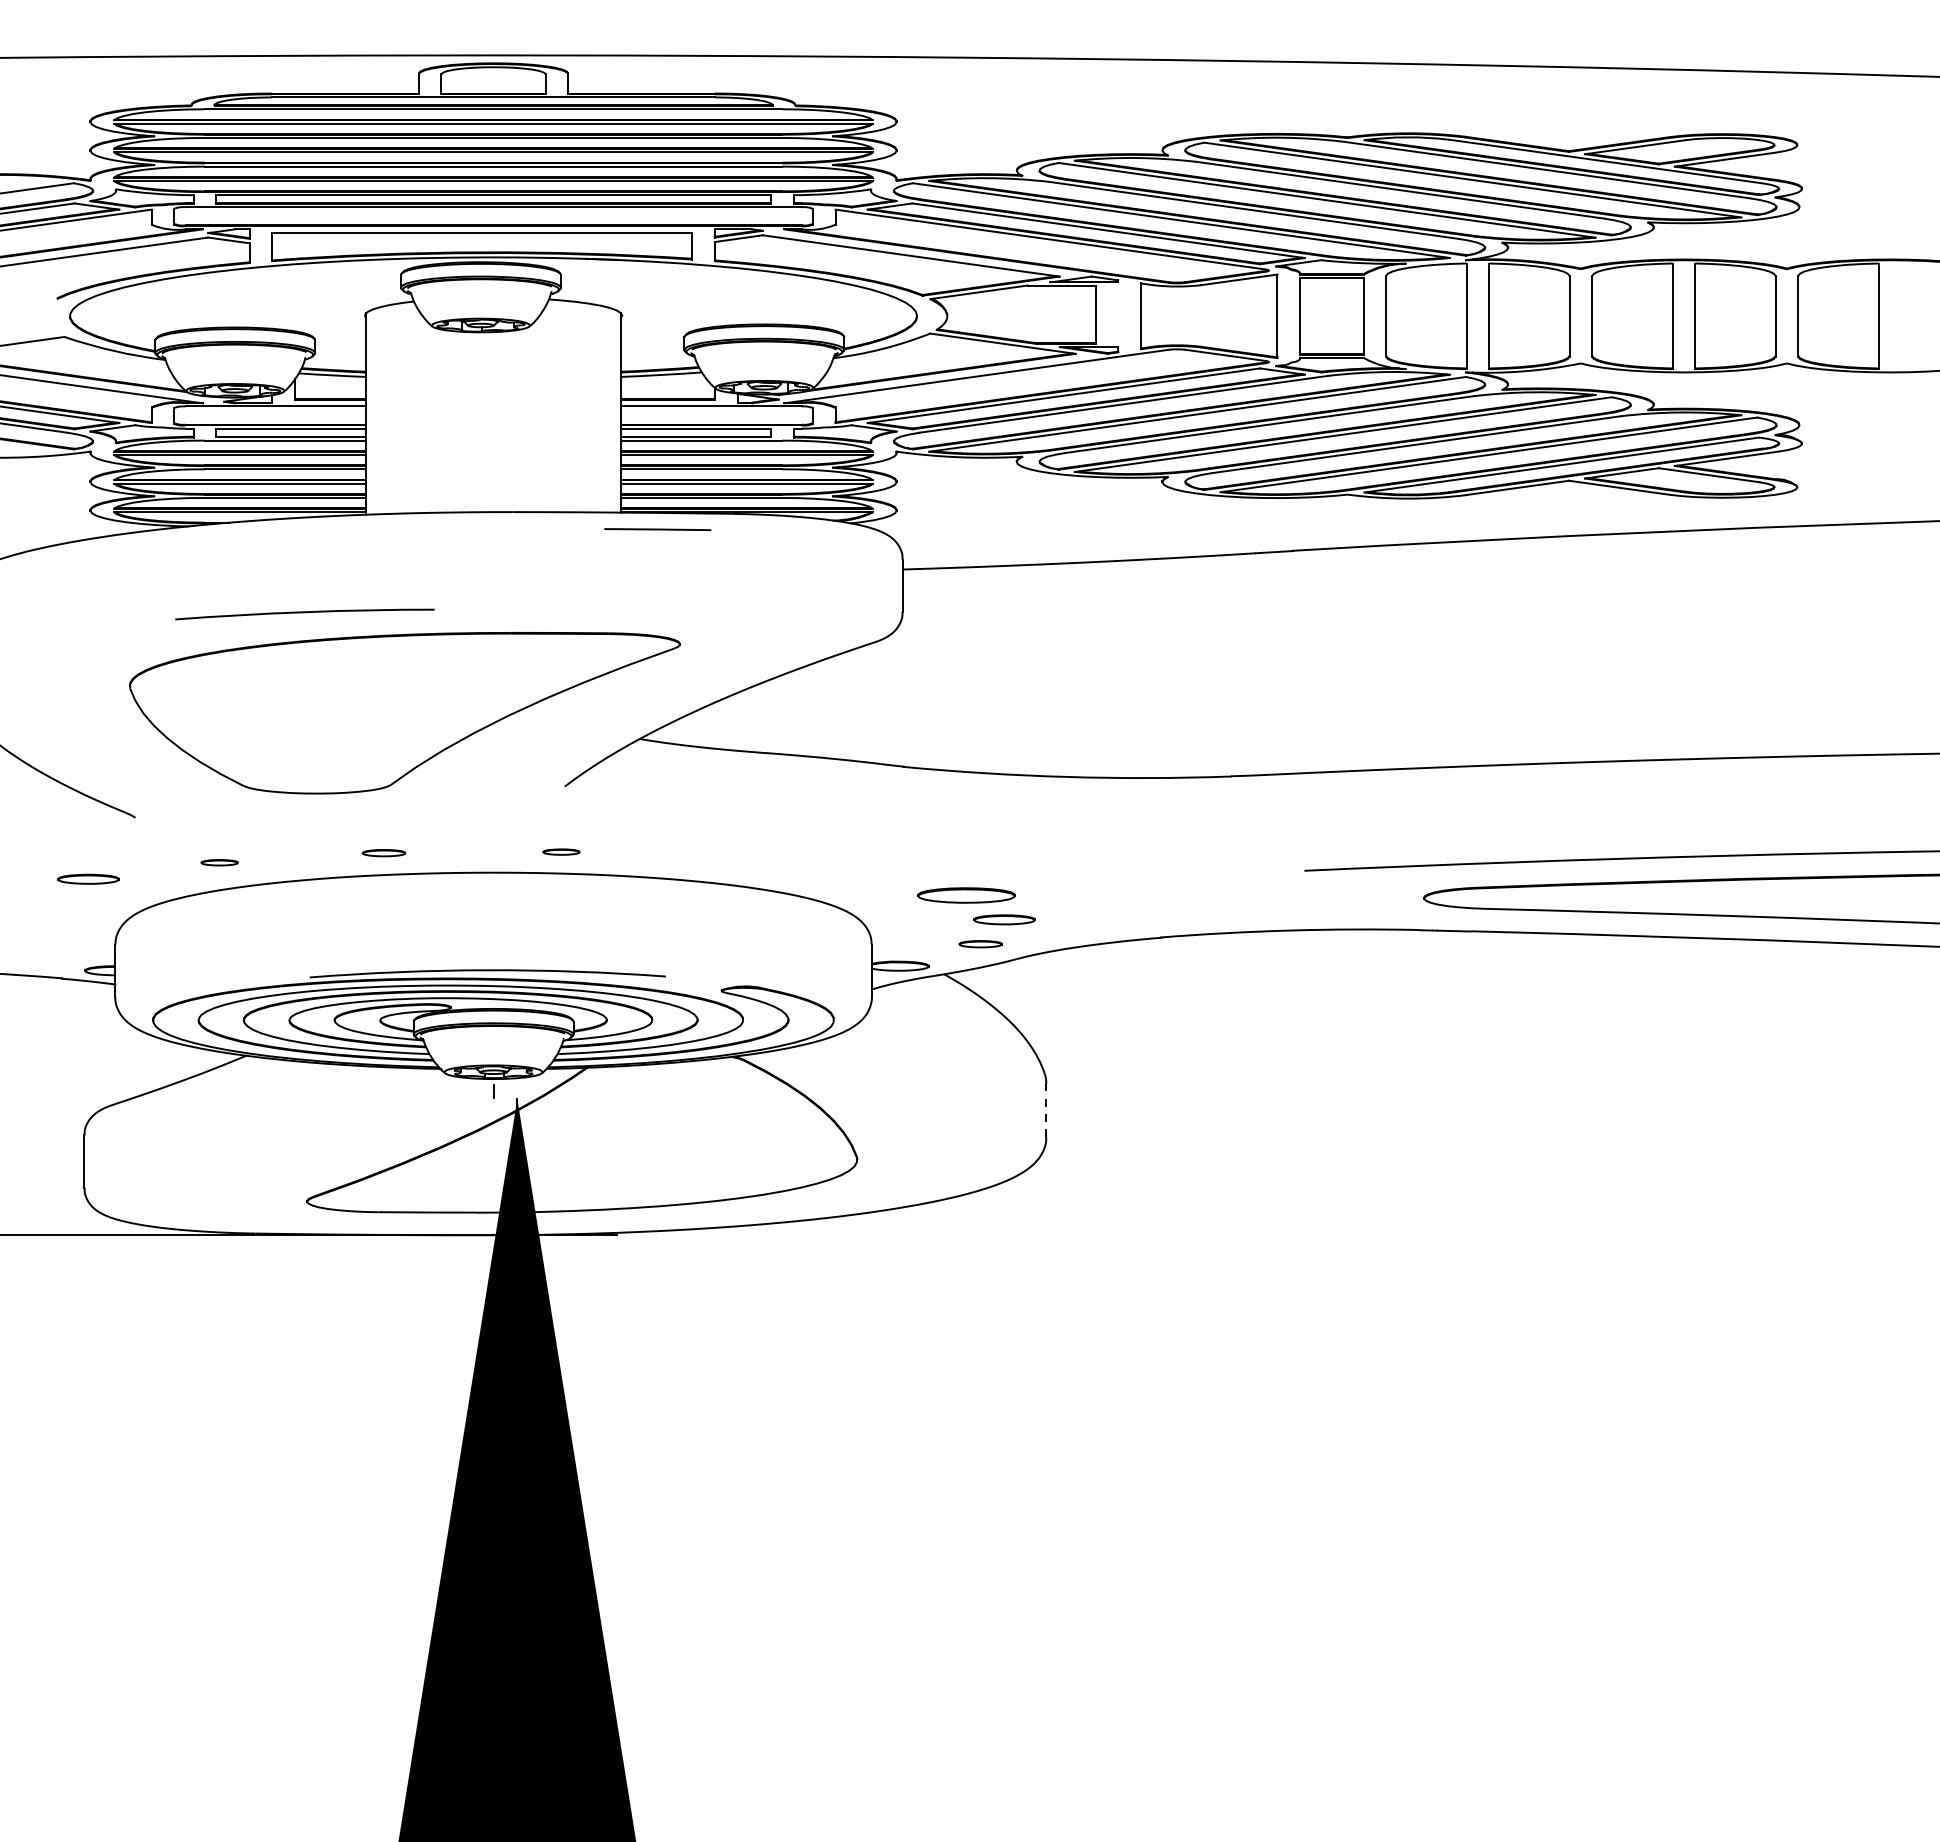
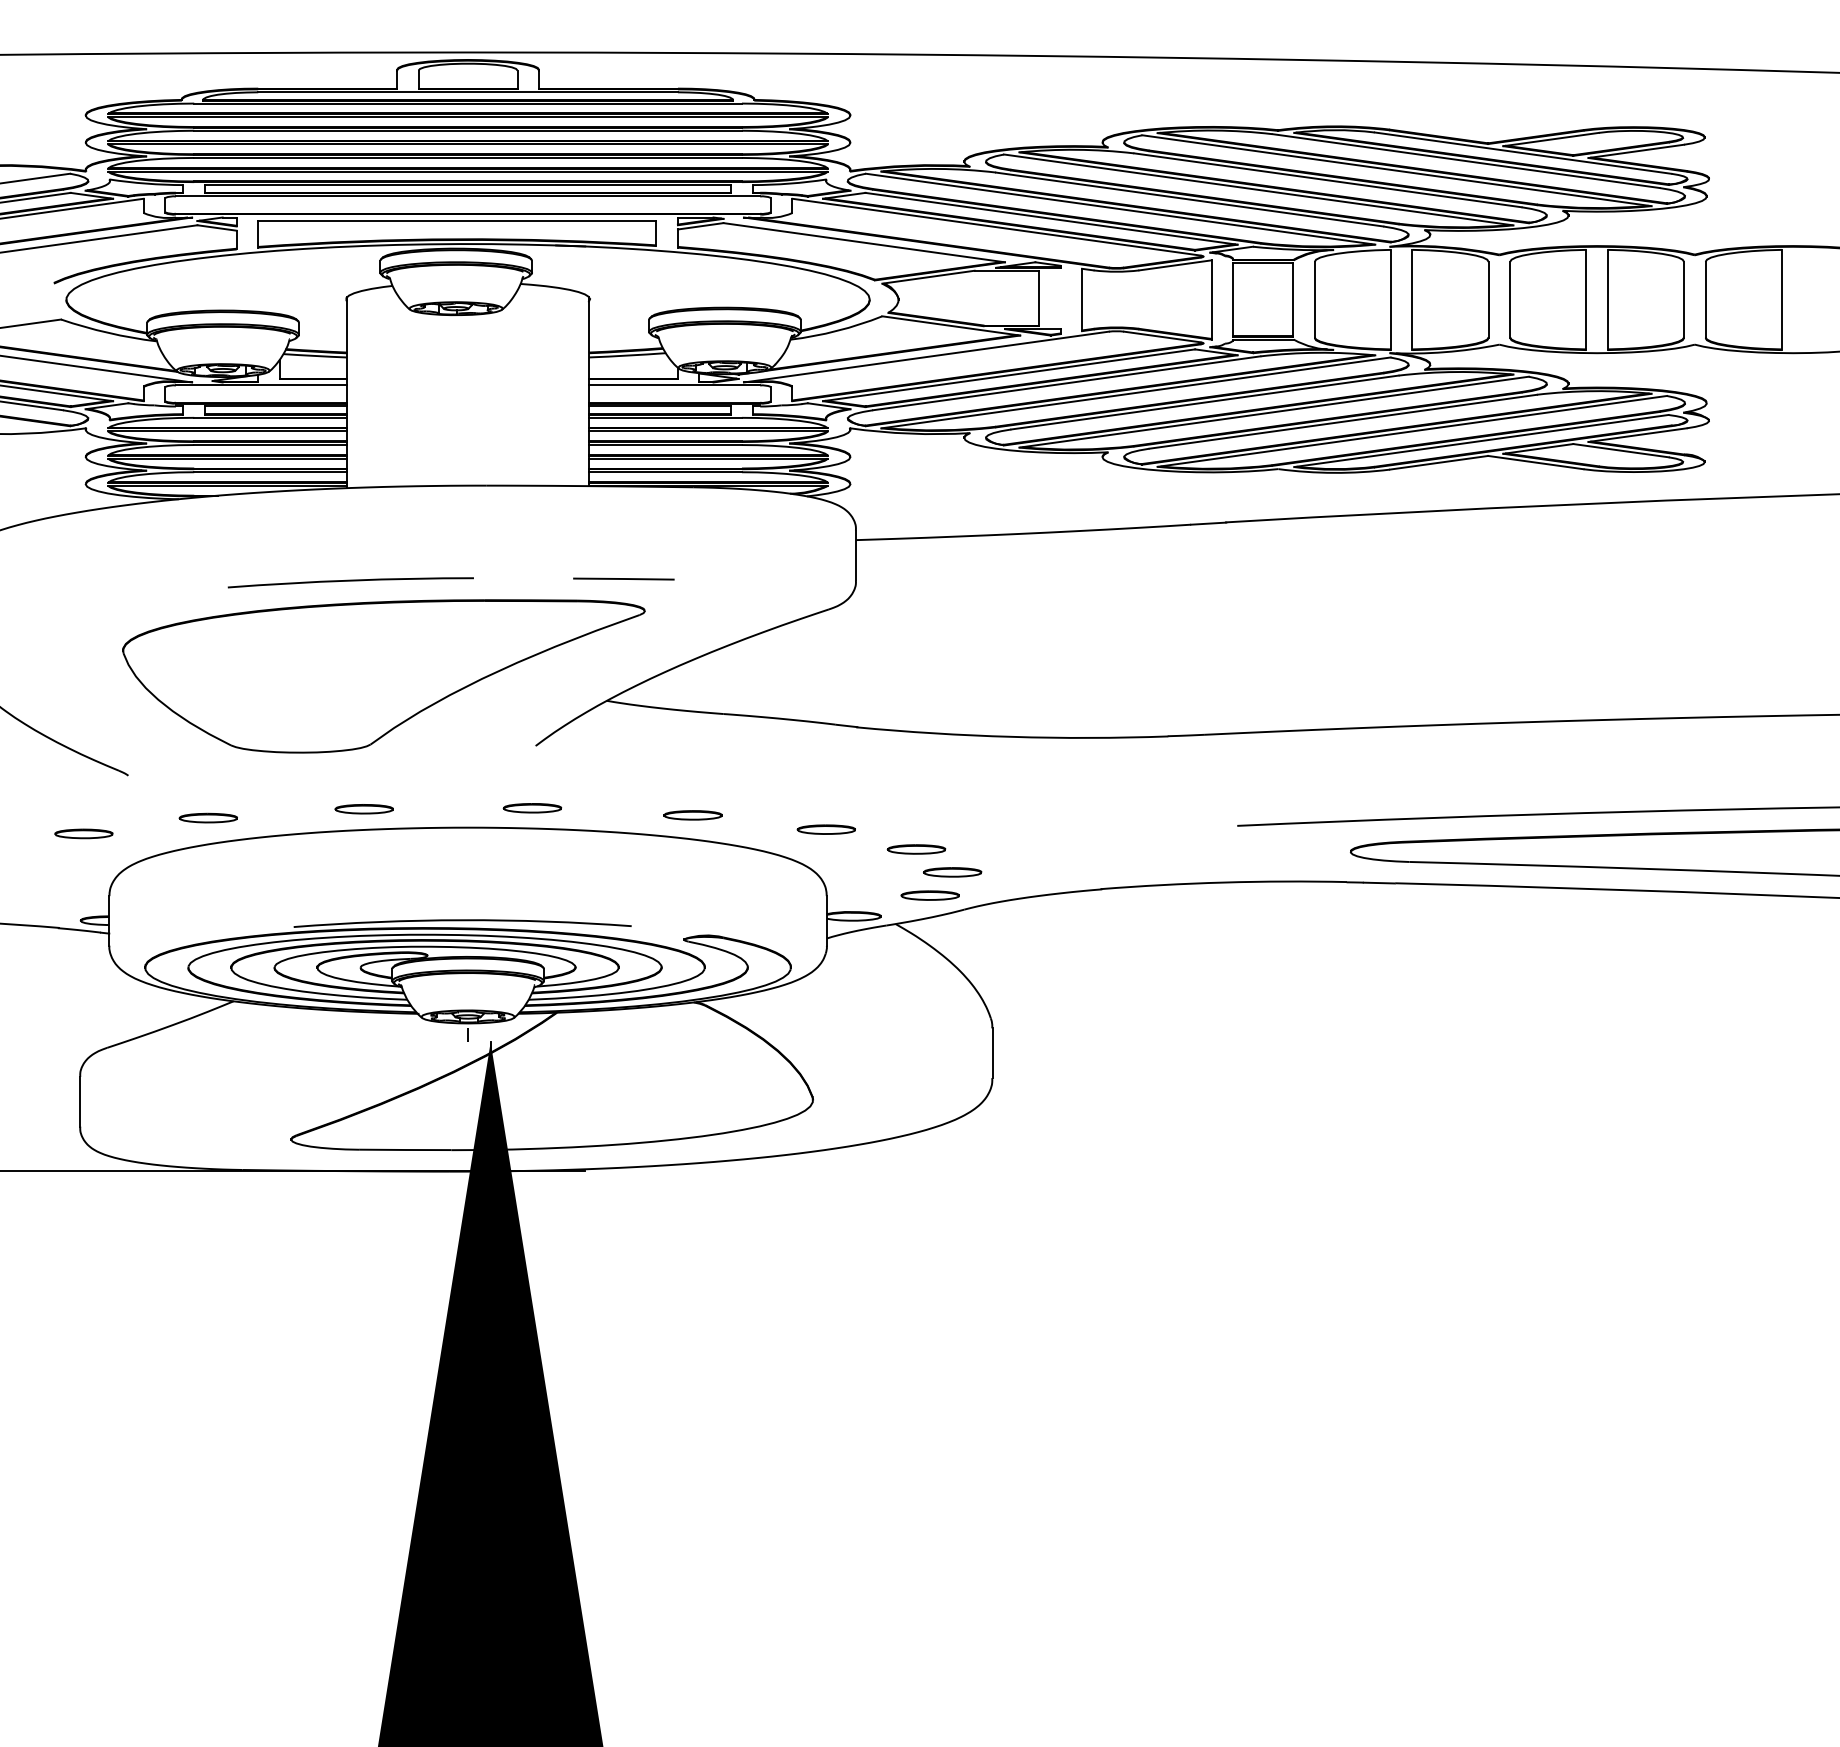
line: (657, 529) -> (623, 578), moved
arc: (304, 613) -> (350, 581), moved
part: (561, 851) -> (532, 807), size x1.67
part: (383, 852) -> (363, 808), size x1.43
part: (730, 859) -> (692, 815), added
part: (219, 862) -> (208, 818), size x1.67
part: (871, 874) -> (826, 829), added
part: (966, 895) -> (916, 849), size x0.62
part: (980, 943) -> (929, 894), size x1.43
line: (1046, 1110) -> (992, 1053), dashed -> solid

